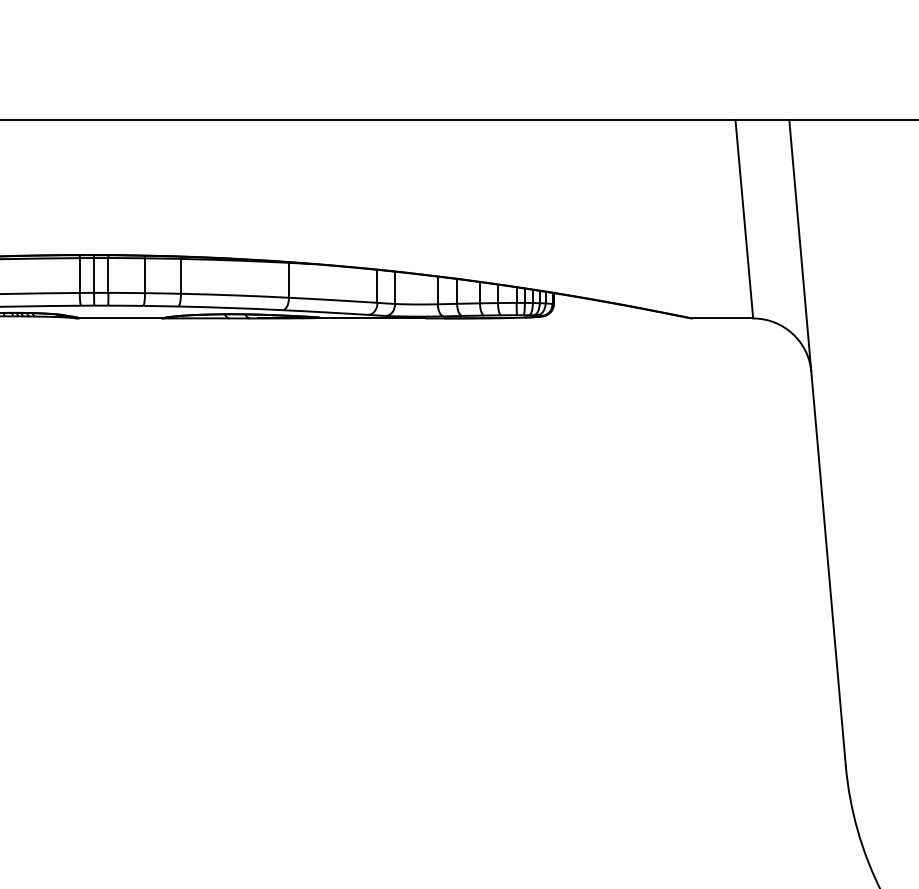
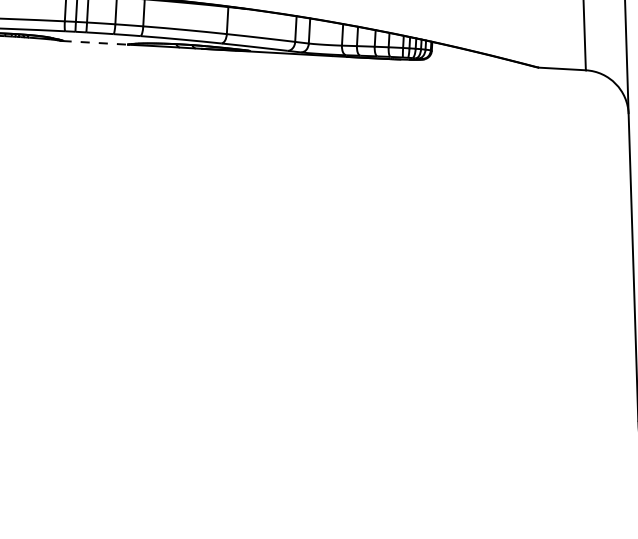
line: (122, 318) -> (96, 42), solid -> dashed

